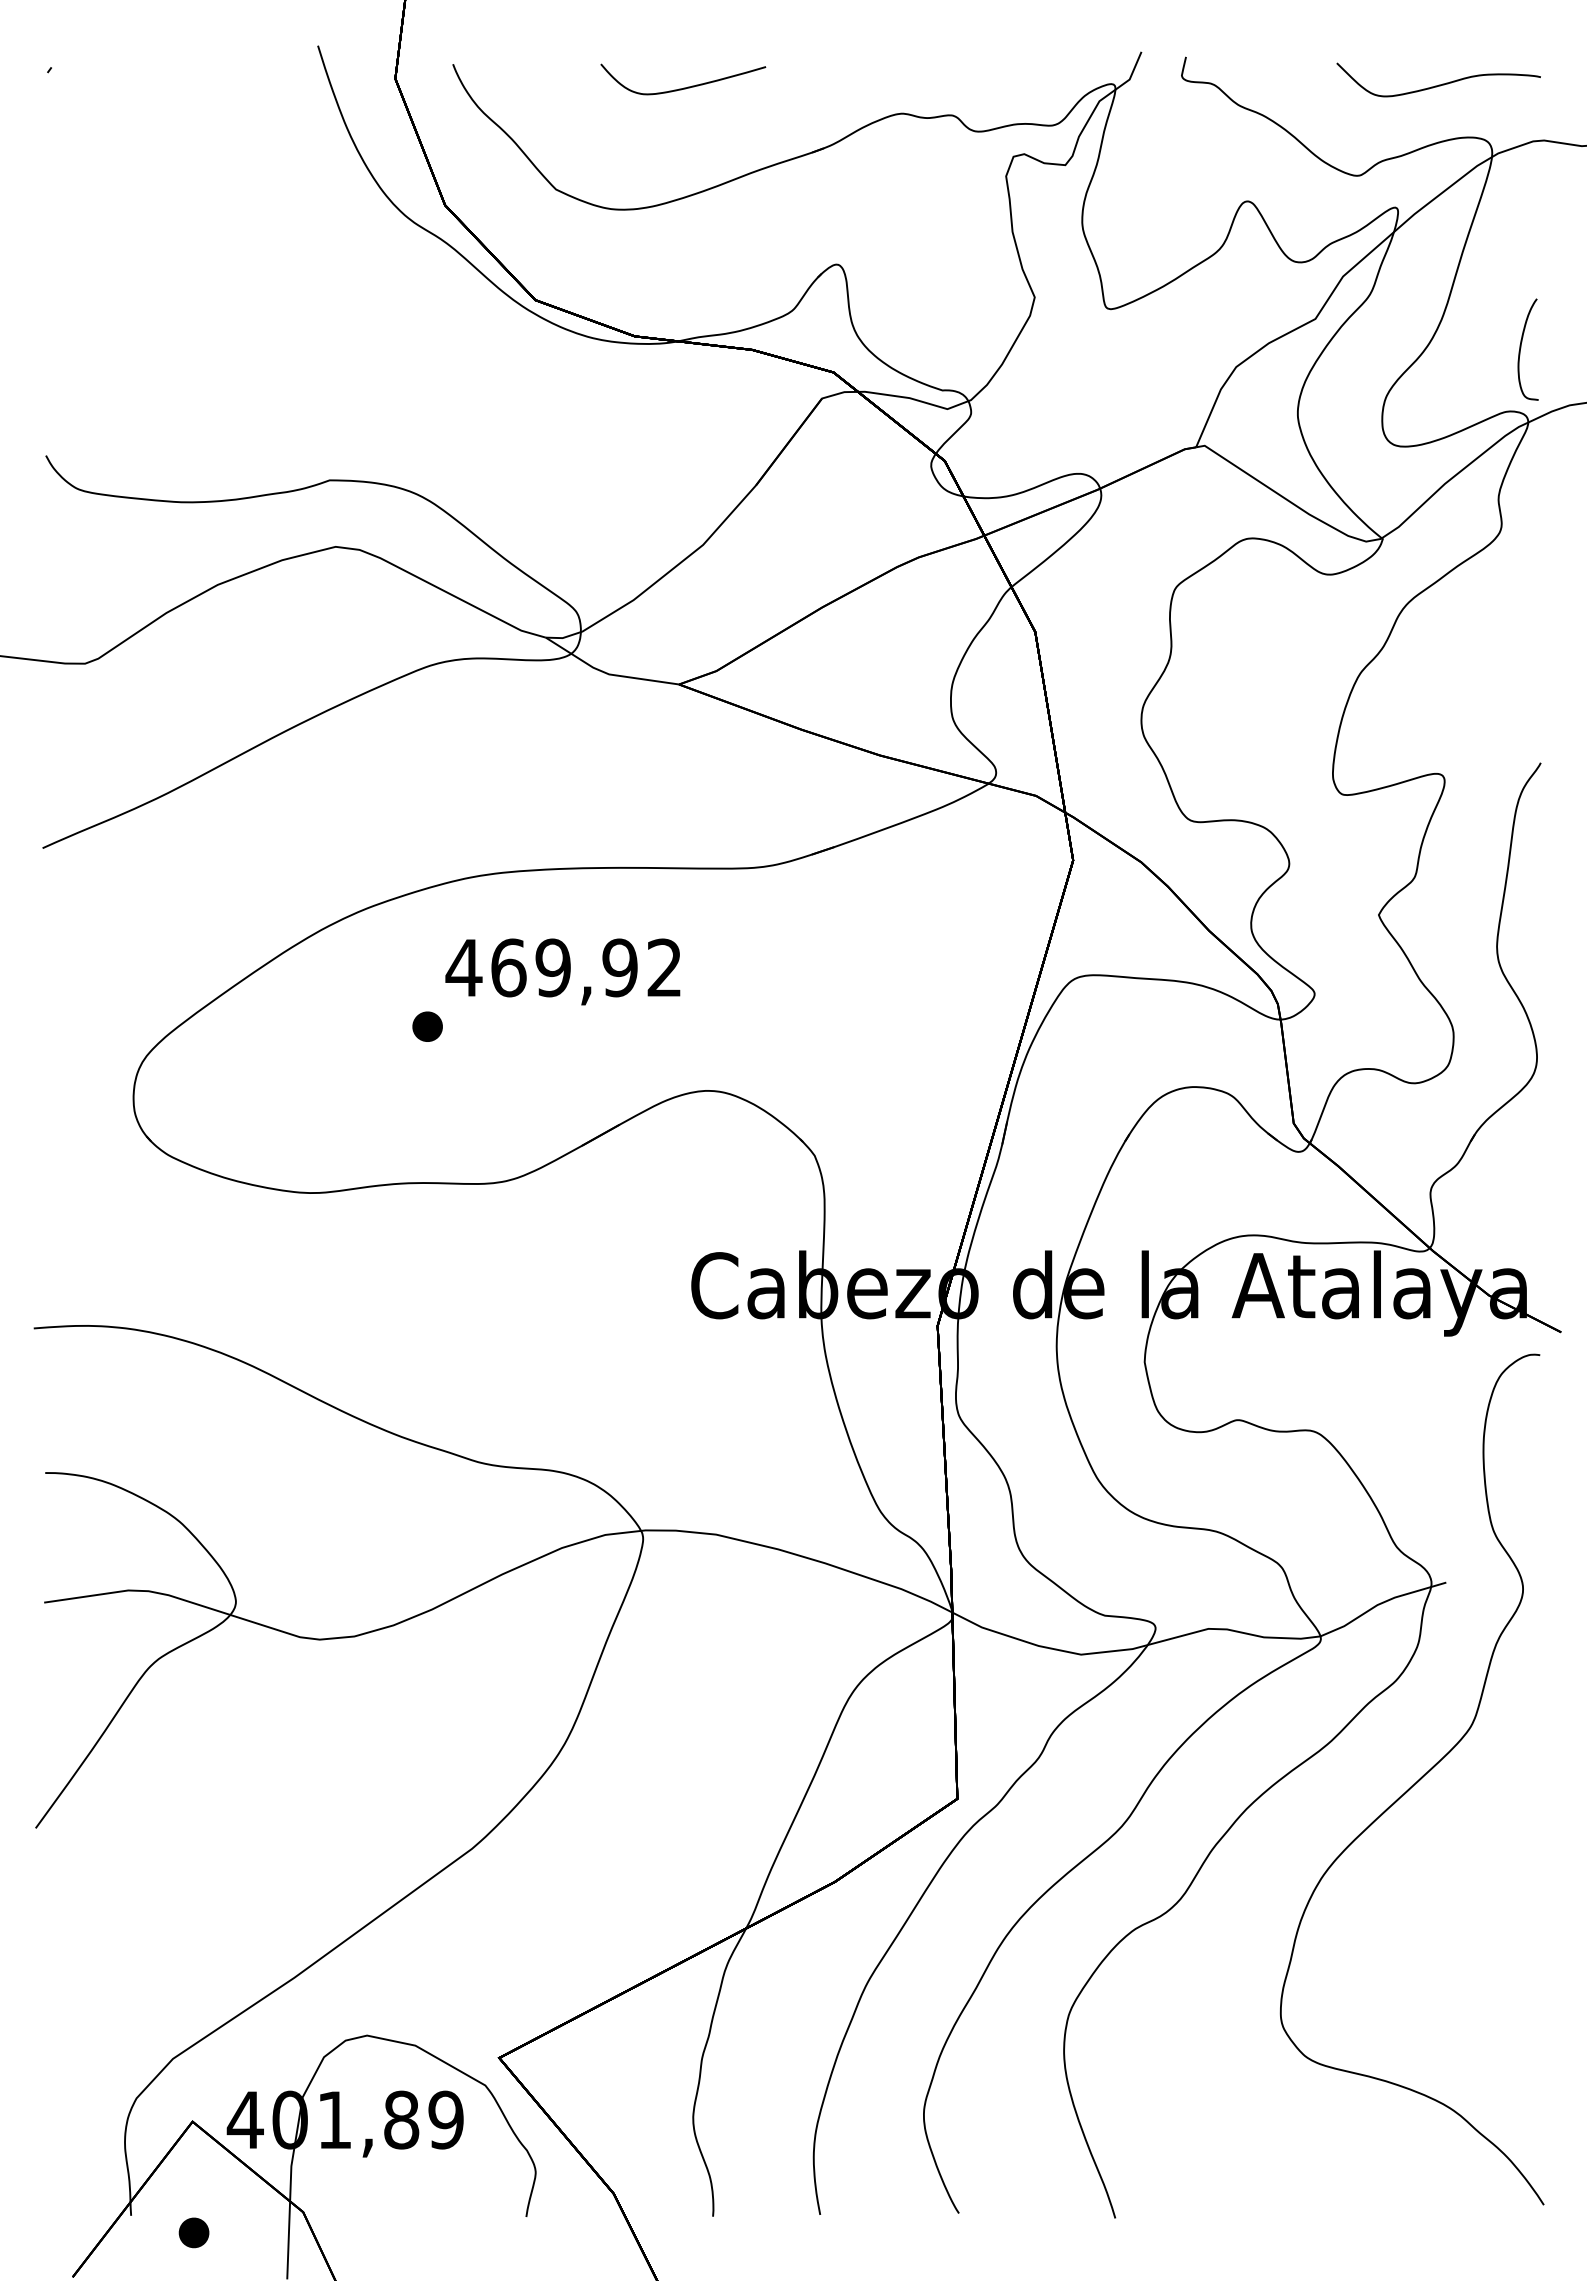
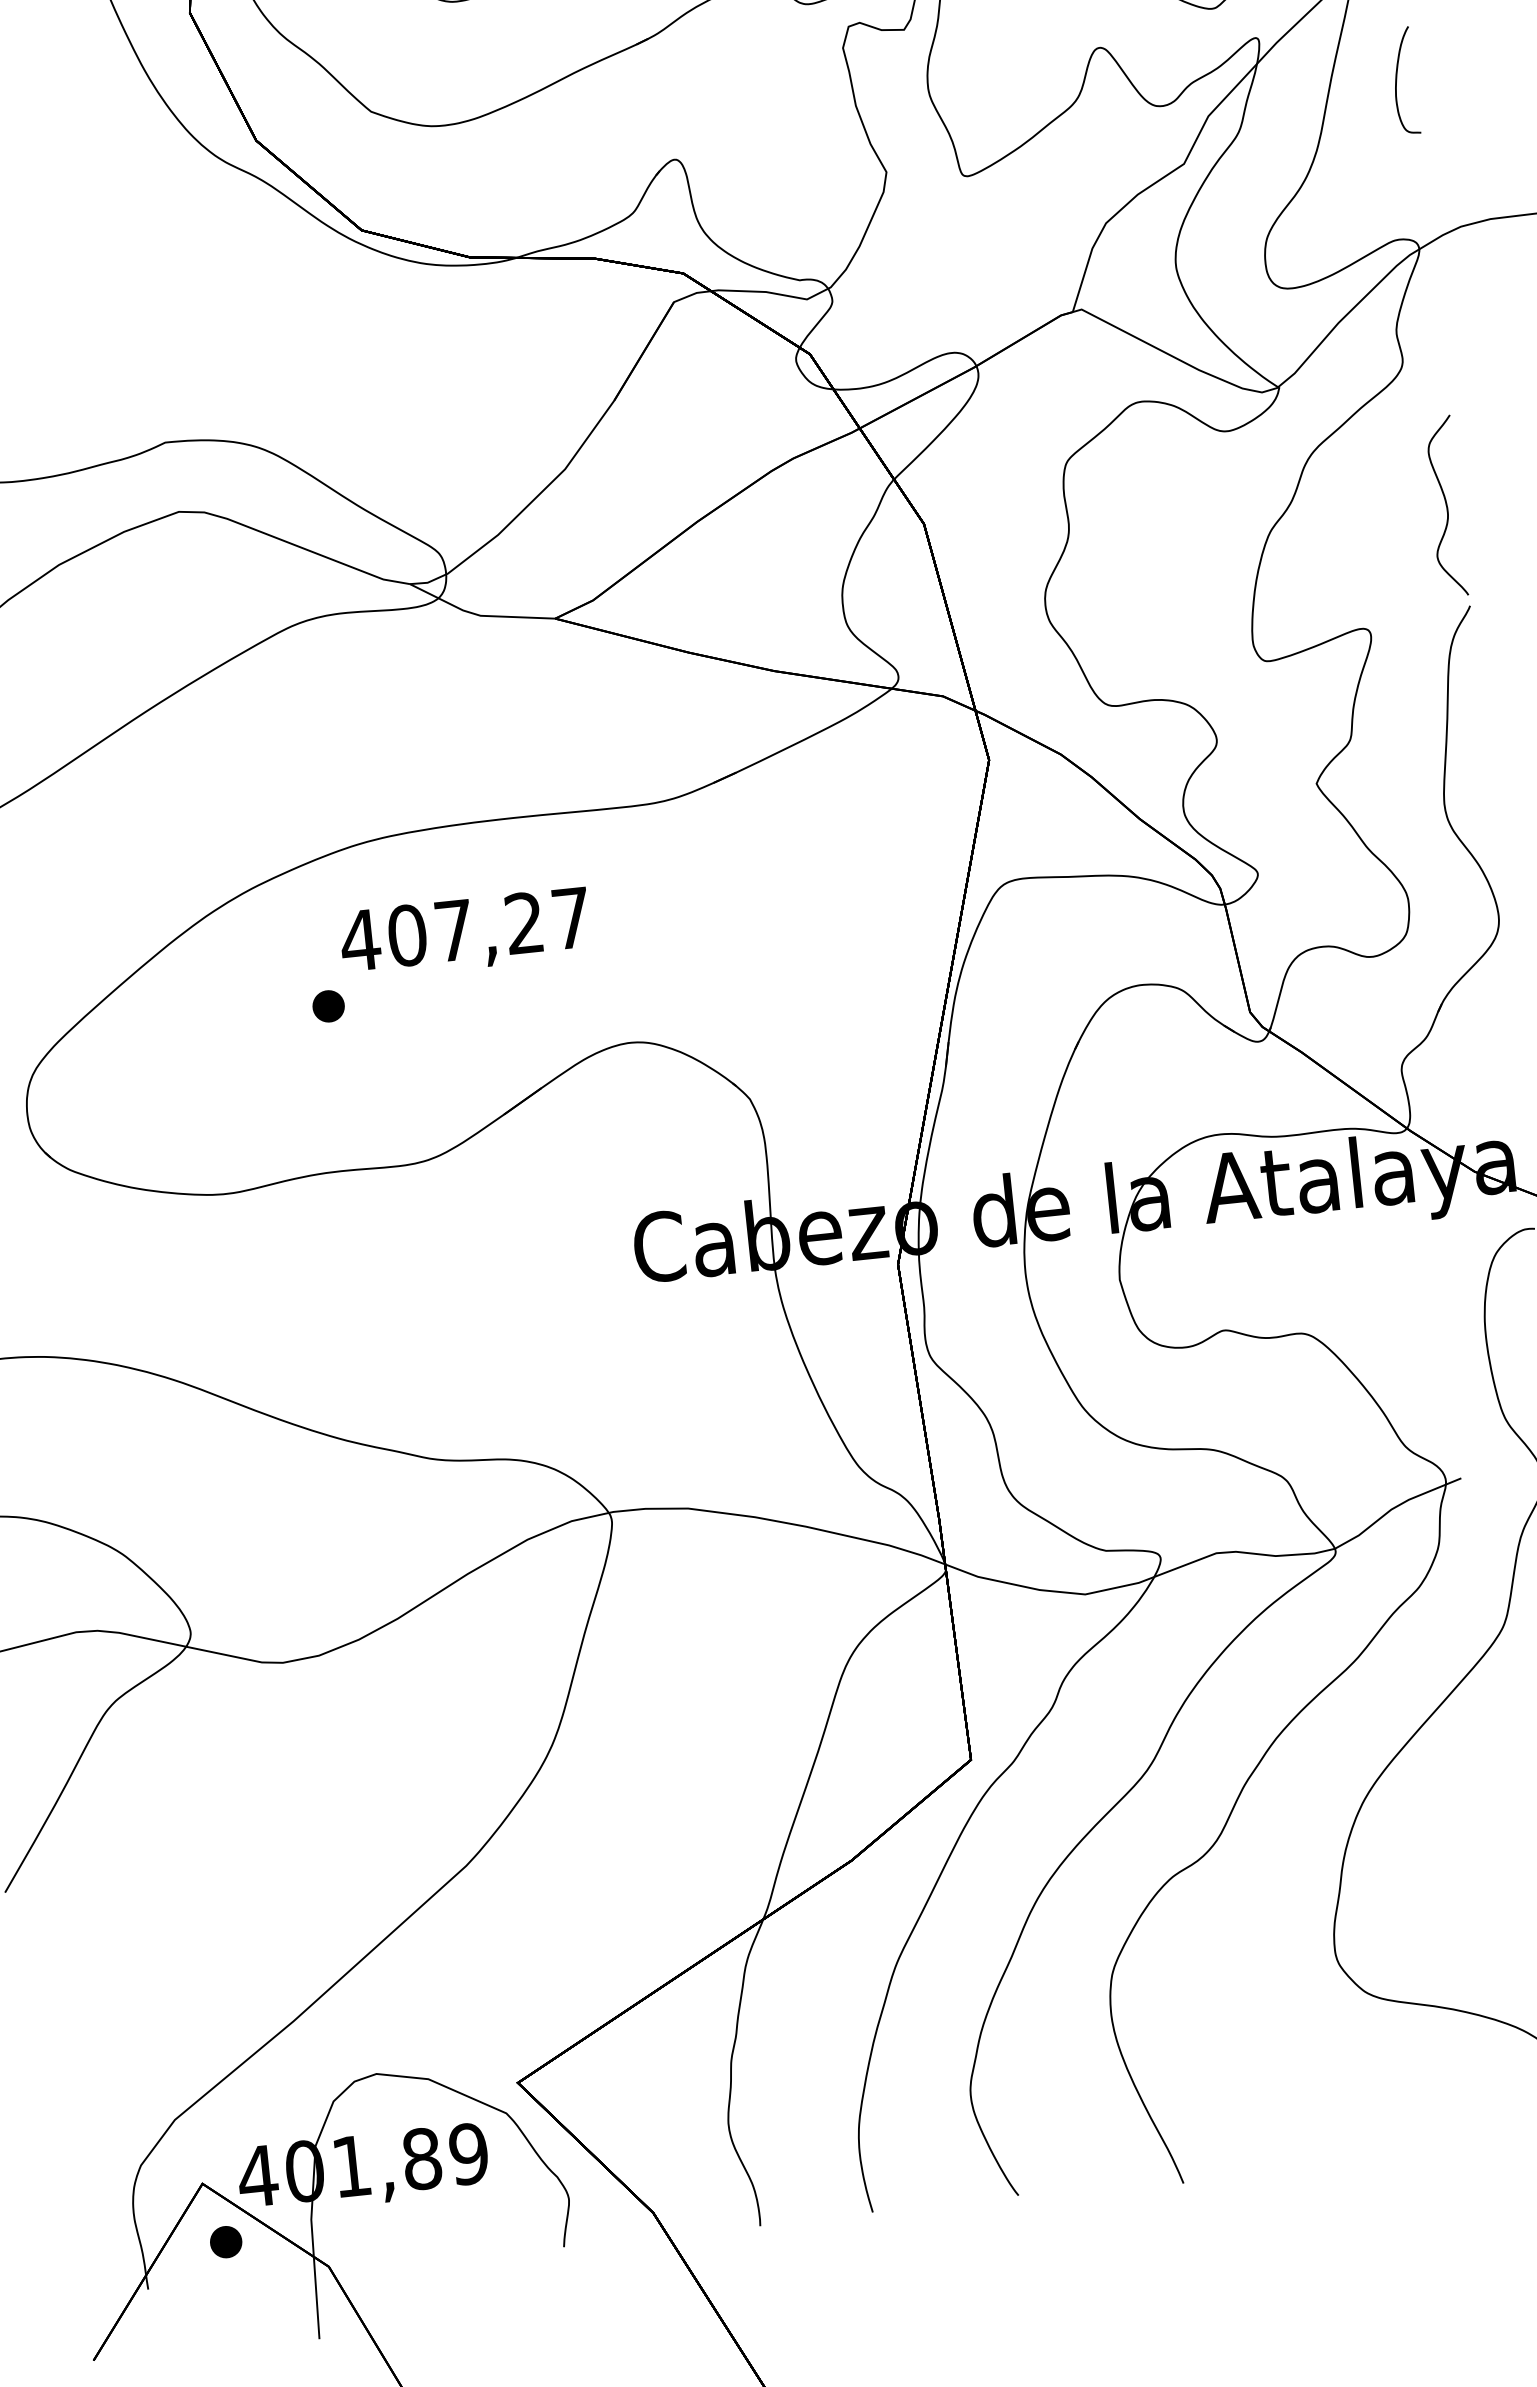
curve: (1521, 348) -> (1397, 80), moved
curve: (1527, 666) -> (1445, 505), added
text: (586, 967) -> (489, 926), 469,92 -> 407,27
part: (193, 2232) -> (225, 2241), moved

